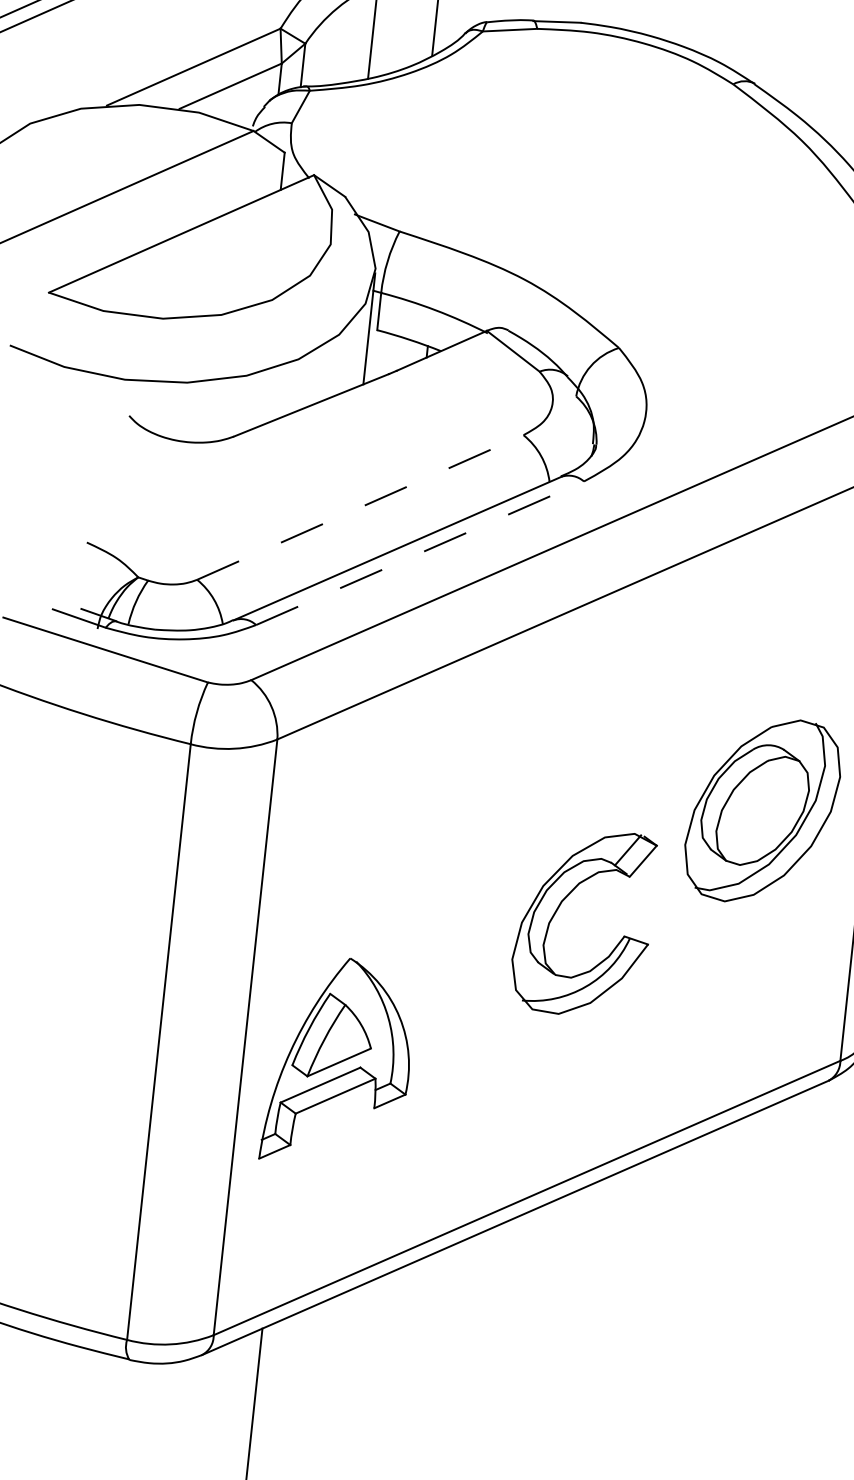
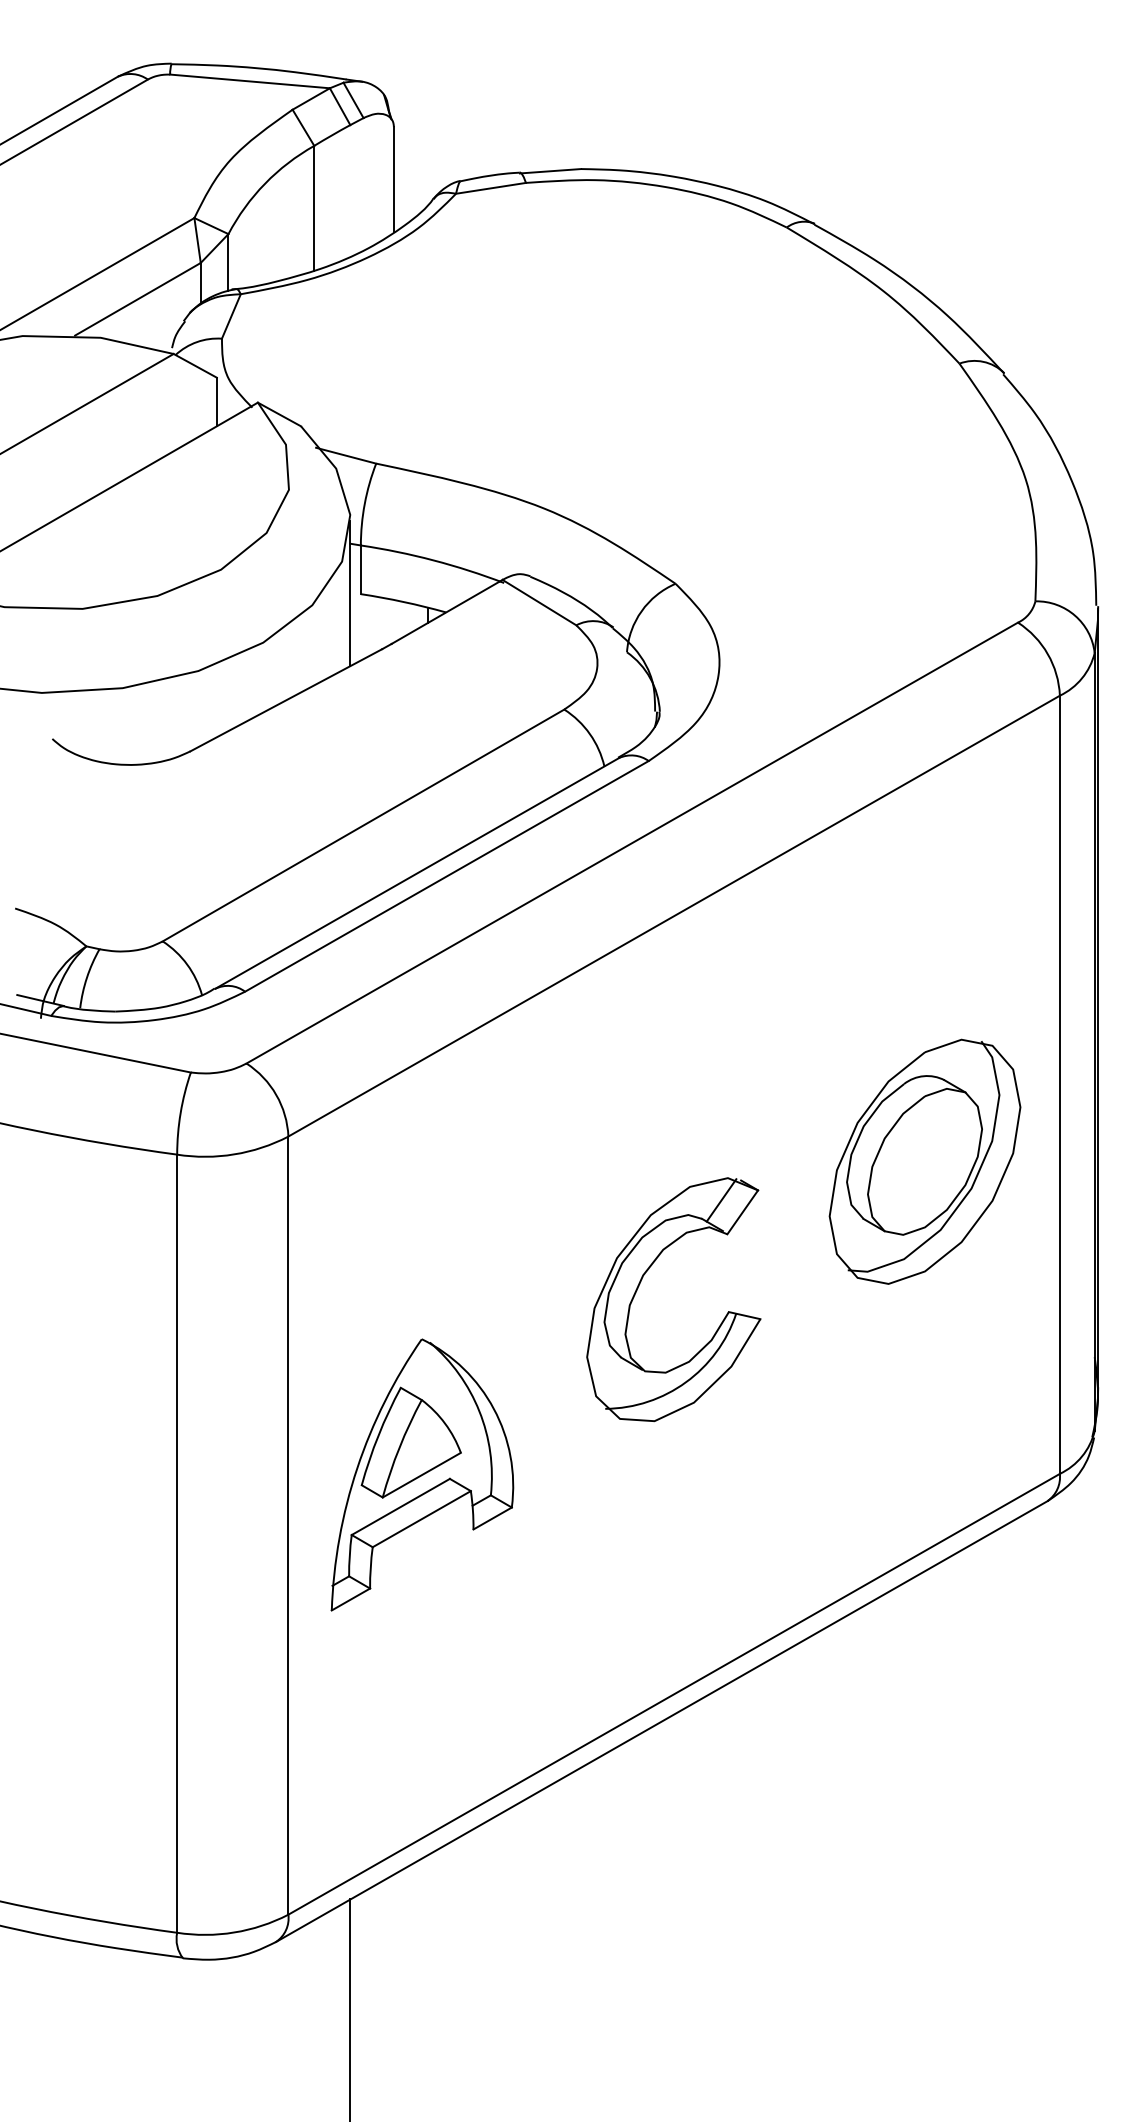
line: (360, 507) -> (363, 825), dashed -> solid
line: (420, 553) -> (447, 876), dashed -> solid
part: (559, 908) -> (640, 1284), moved
part: (339, 1062) -> (422, 1474), moved

